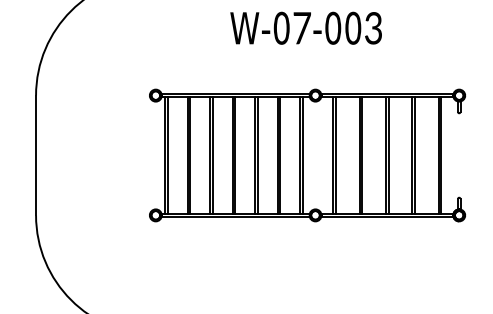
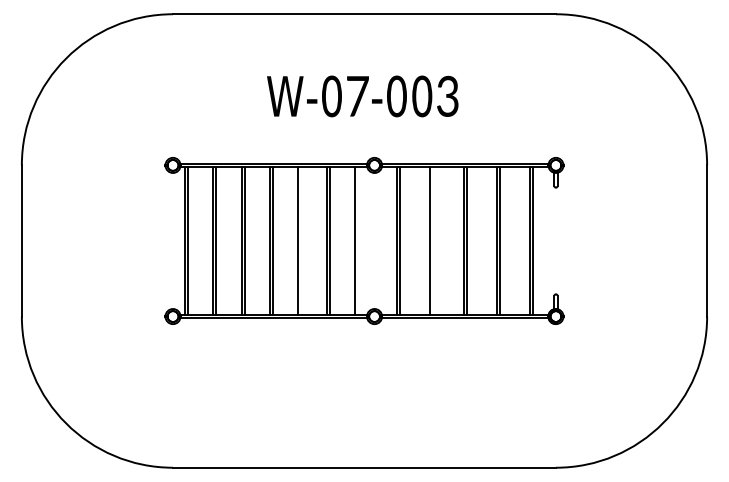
text: (305, 28) -> (362, 96), moved
line: (257, 155) -> (301, 240), removed
line: (302, 155) -> (358, 240), removed
line: (362, 155) -> (433, 240), removed

